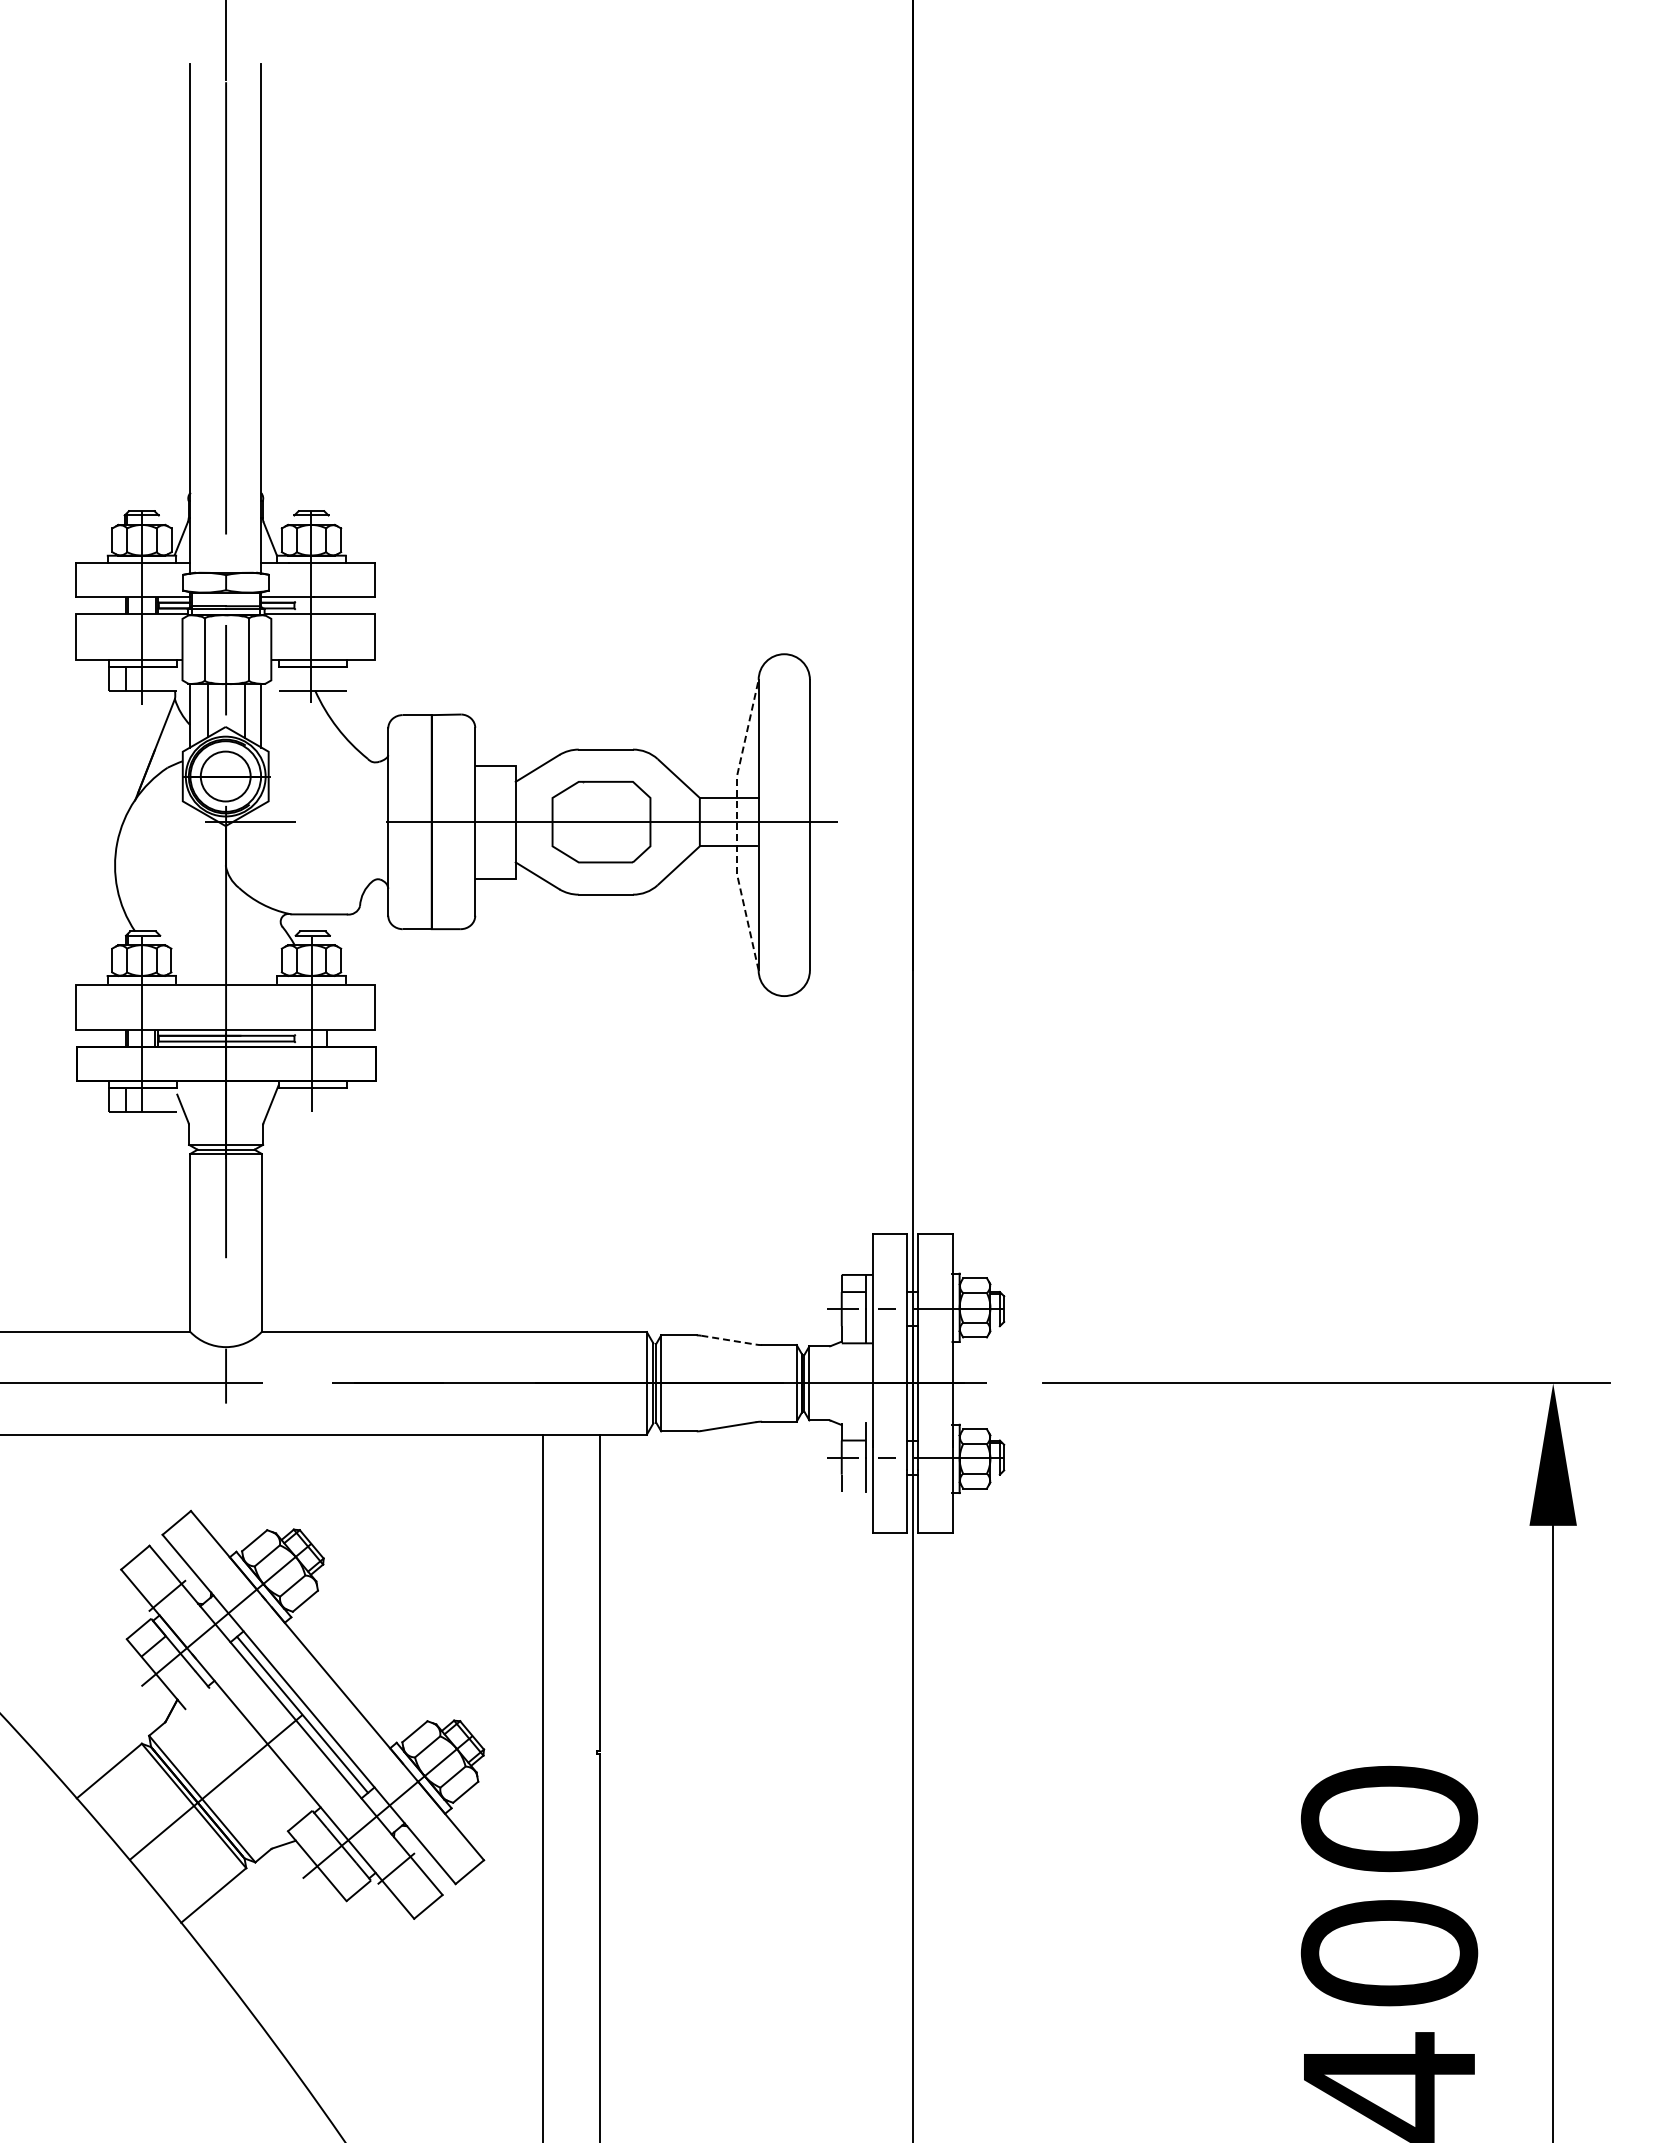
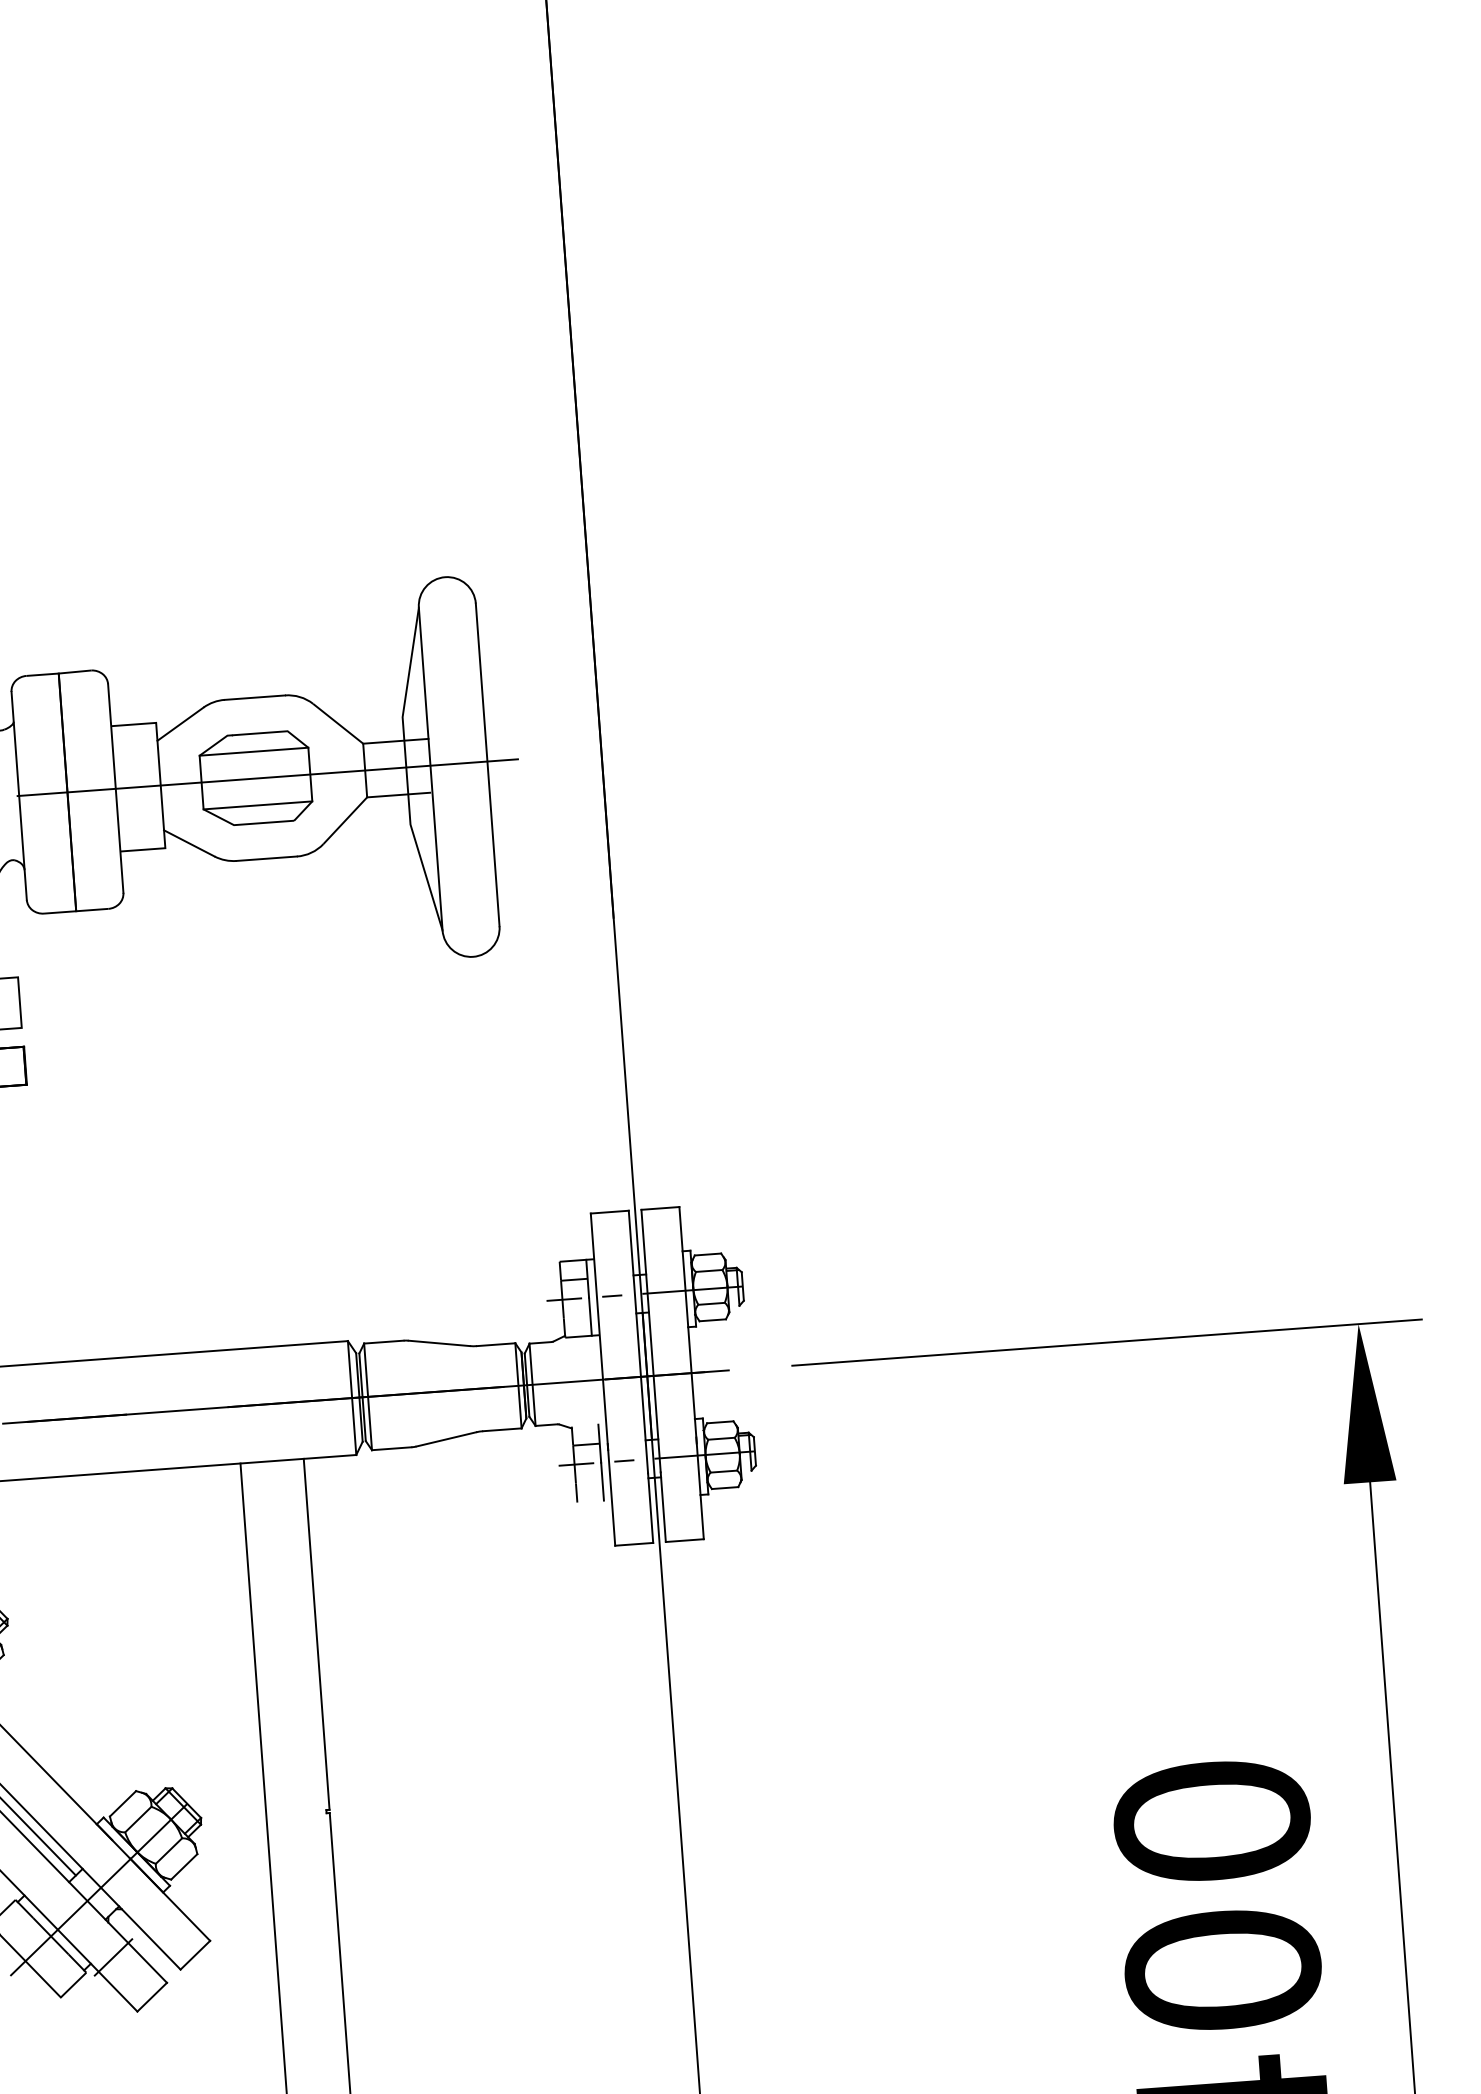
line: (601, 797) -> (253, 751), added
line: (736, 824) -> (406, 770), dashed -> solid
line: (601, 846) -> (257, 805), added
line: (728, 1340) -> (439, 1343), dashed -> solid

